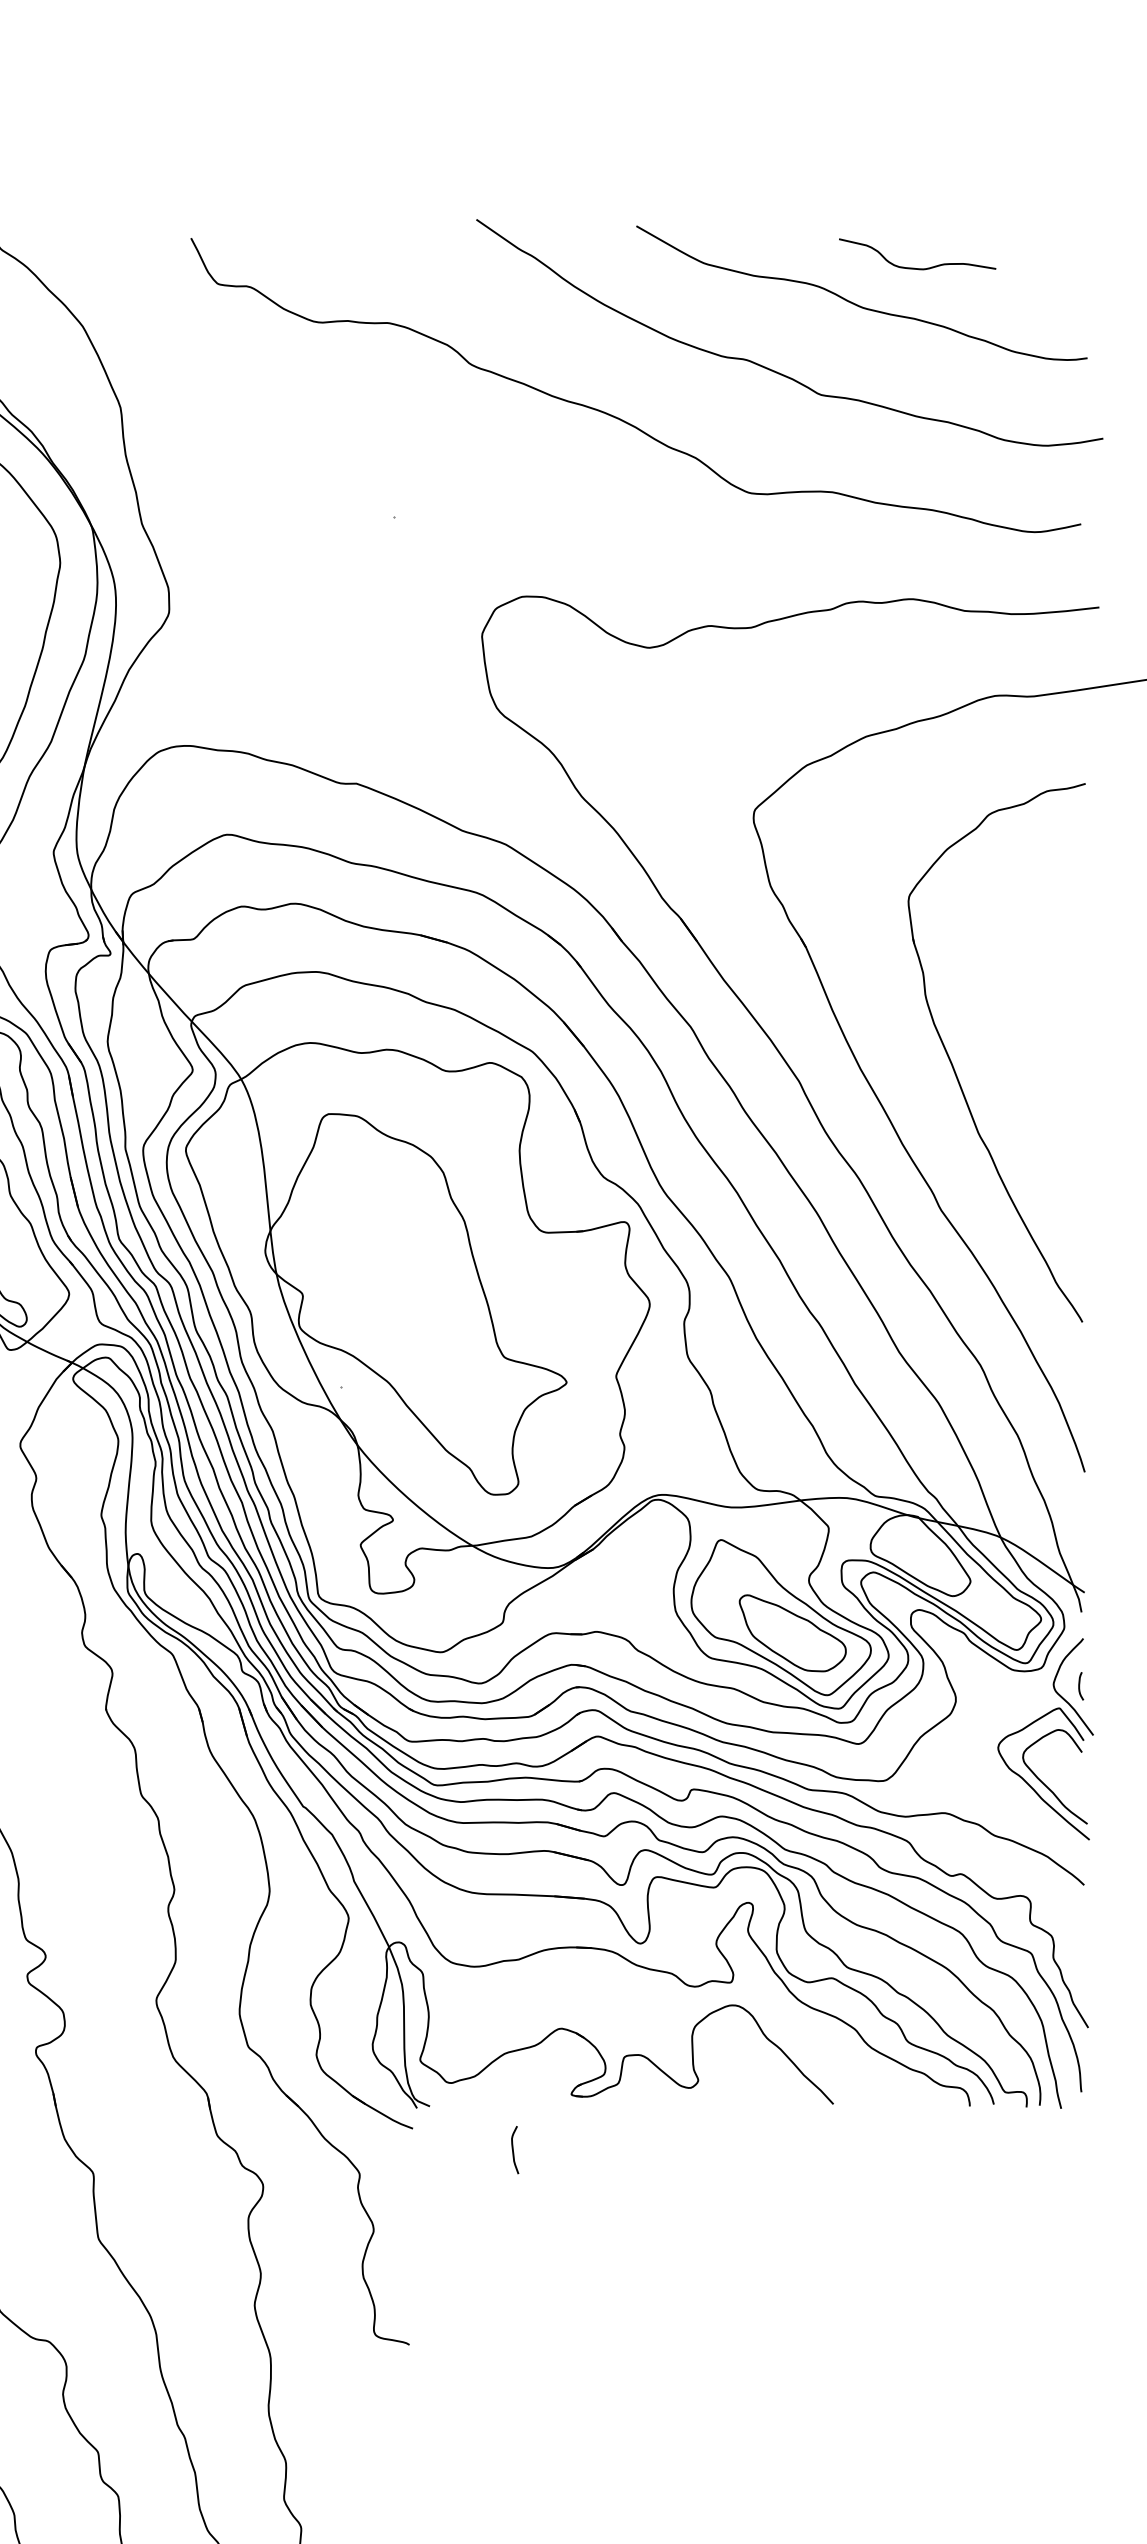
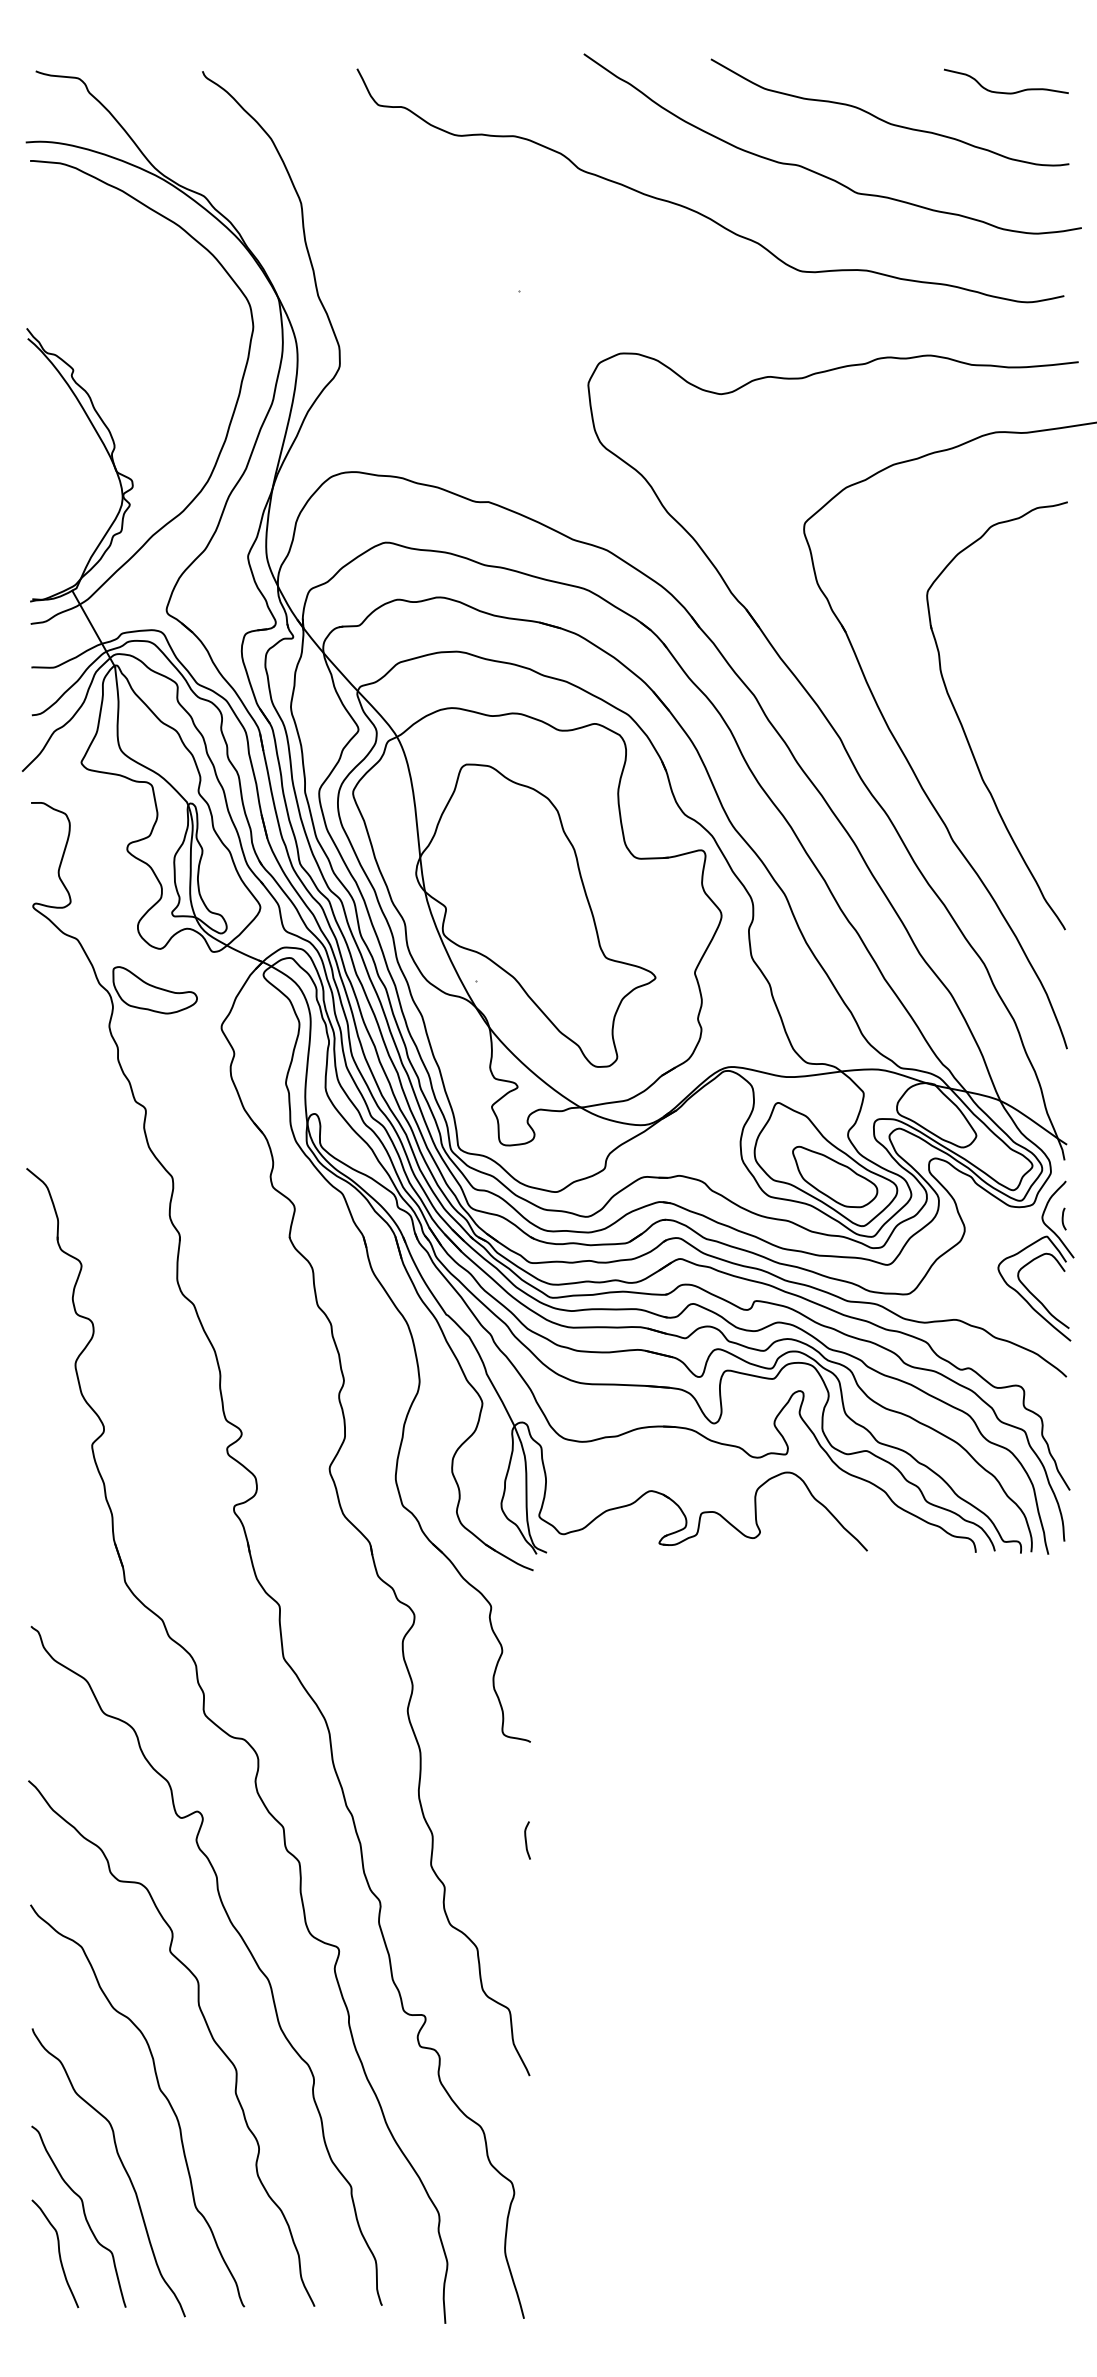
curve: (916, 268) -> (1005, 92), moved
curve: (513, 2150) -> (526, 1840), moved

